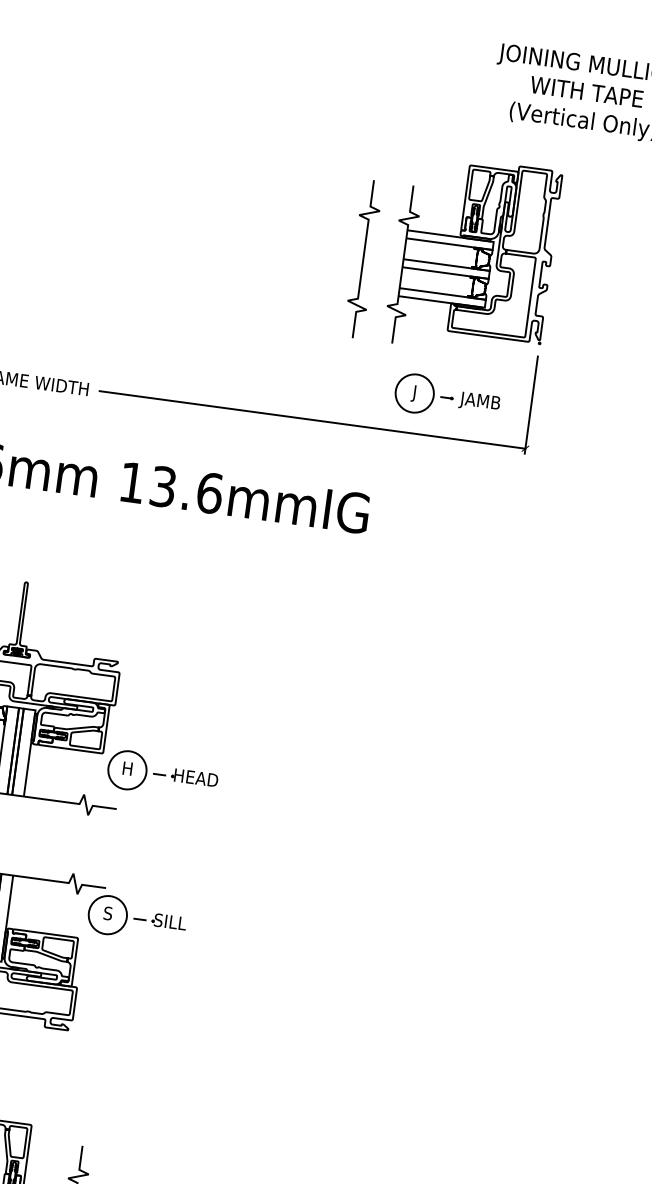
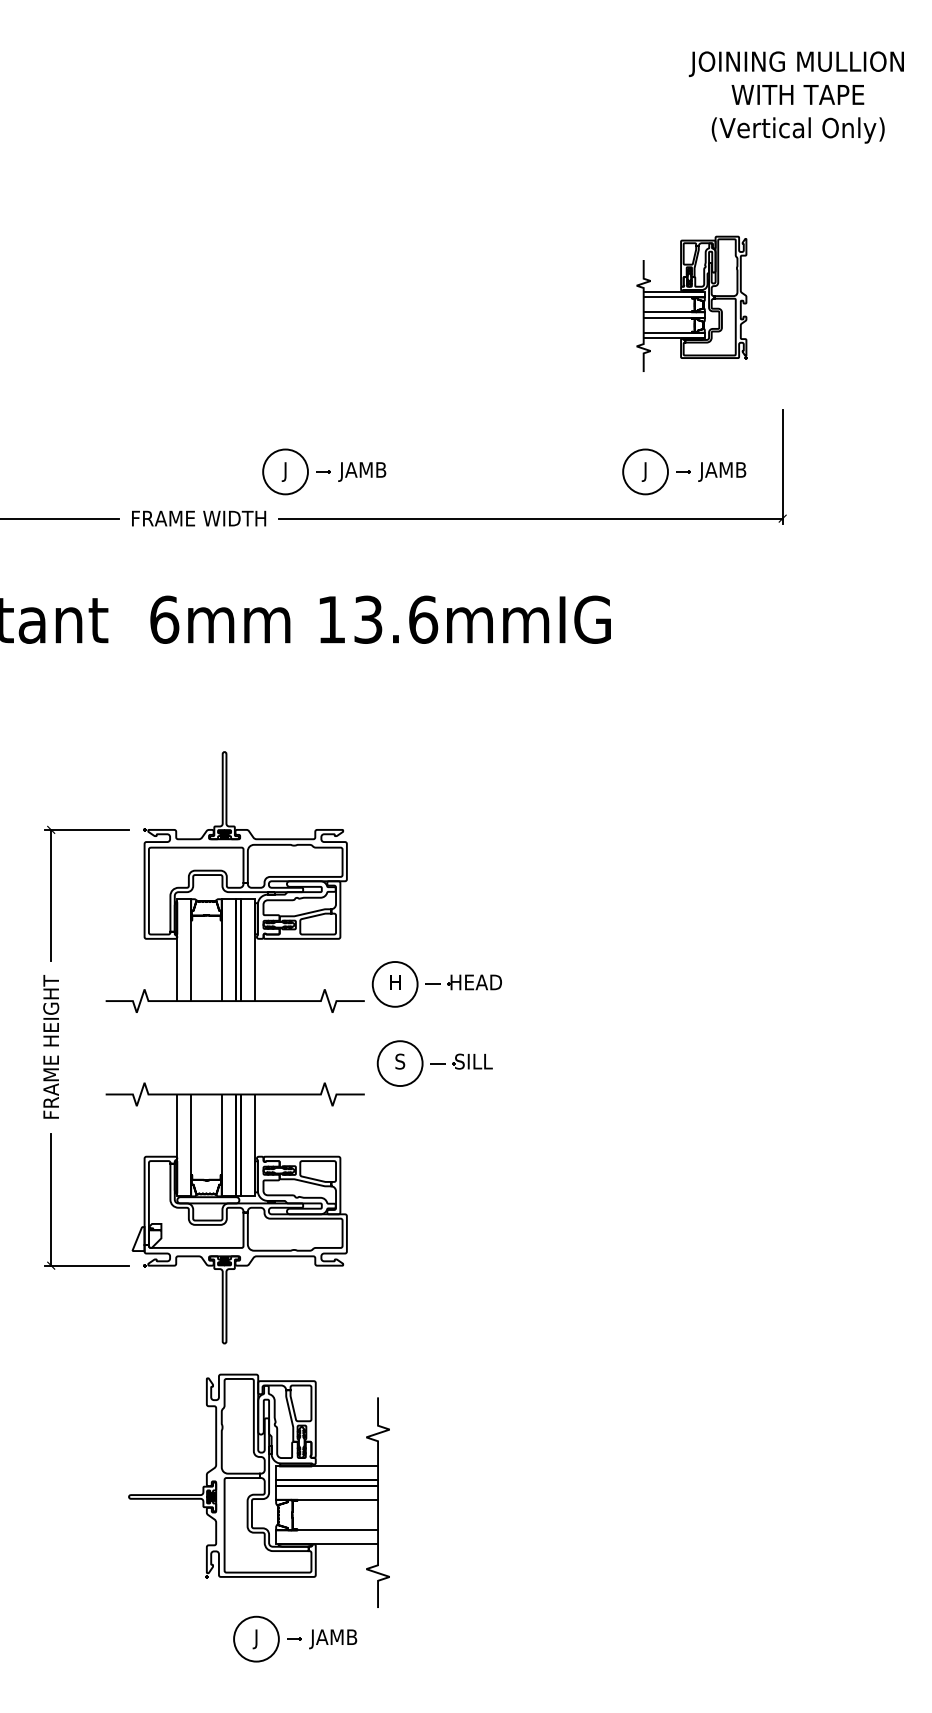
part: (472, 256) -> (691, 303), size x0.6
curve: (363, 258) -> (564, 323), removed
part: (143, 356) -> (324, 471), added
part: (162, 775) -> (436, 984), moved
part: (136, 918) -> (434, 1063), moved

